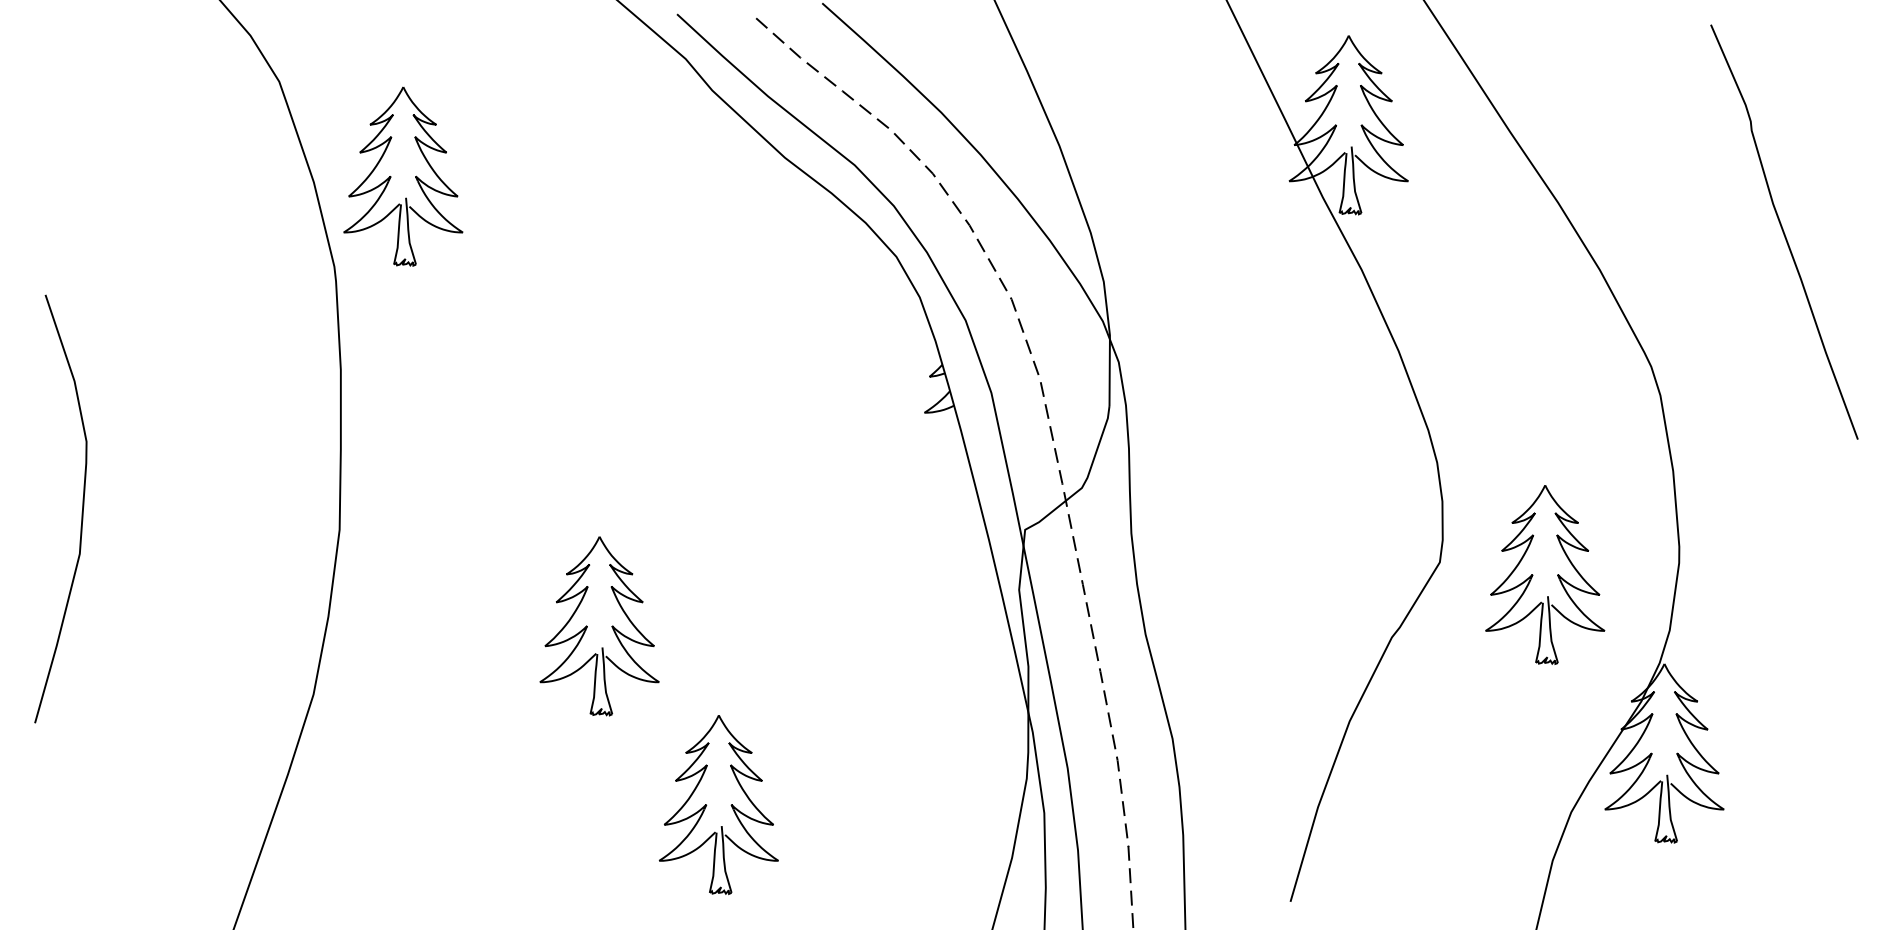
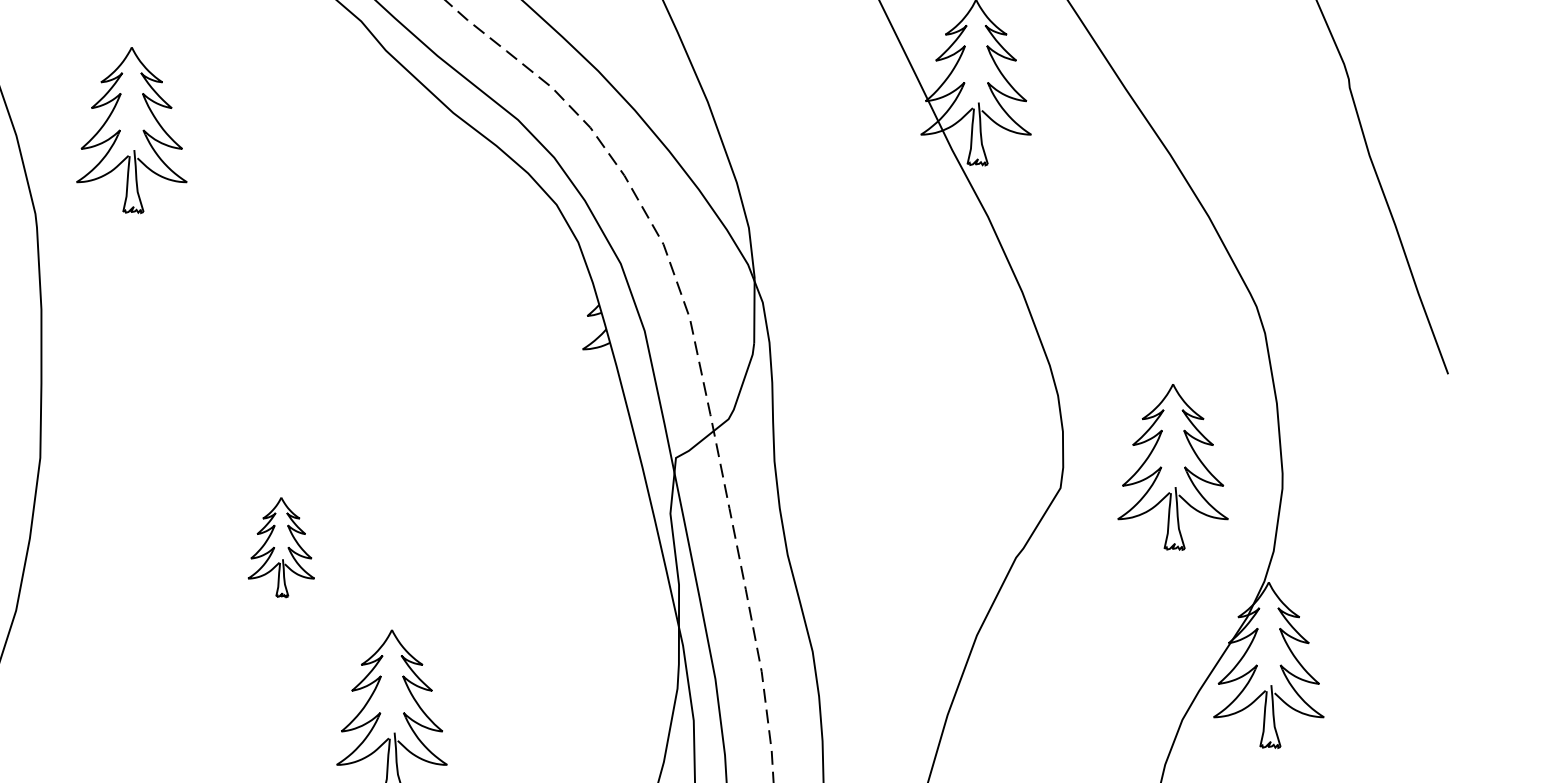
part: (391, 176) -> (120, 130), moved
part: (1557, 574) -> (1184, 466), moved
part: (599, 626) -> (281, 547), size x0.6

